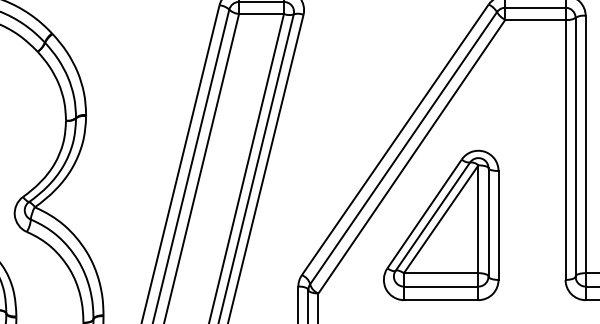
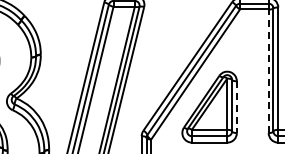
line: (565, 150) -> (268, 71), solid -> dashed
line: (497, 226) -> (236, 107), solid -> dashed

